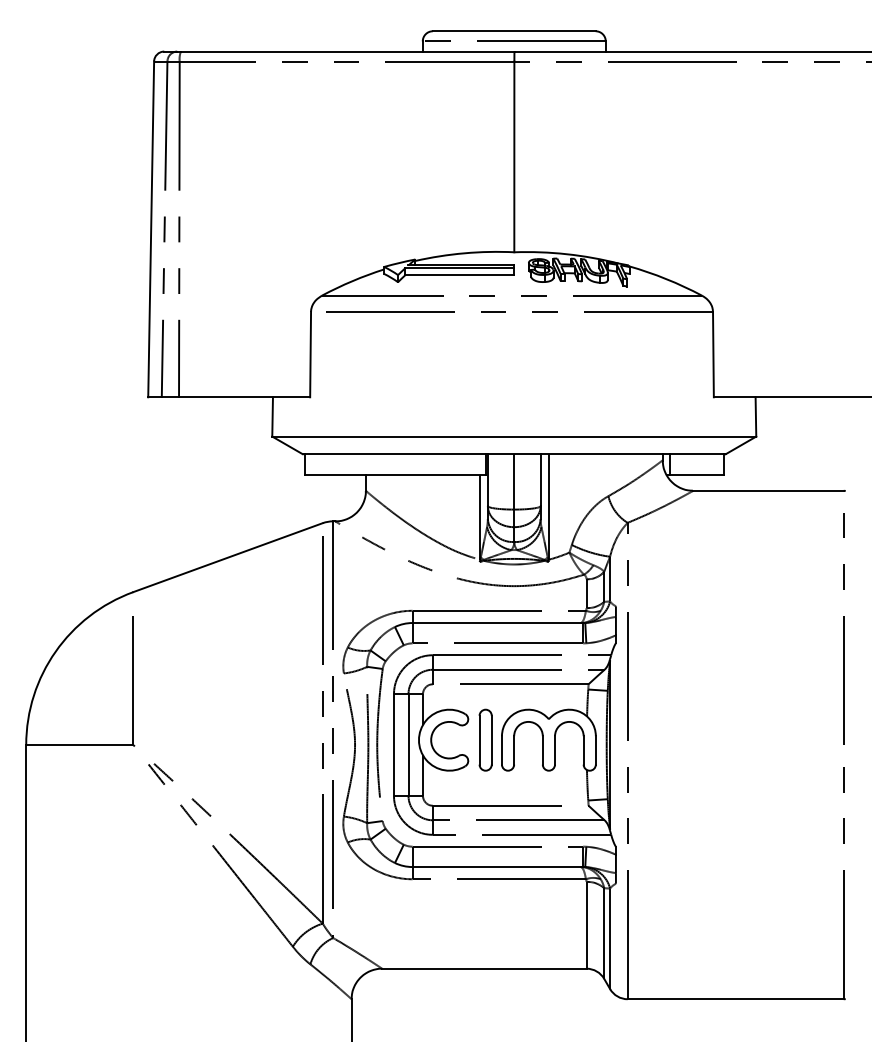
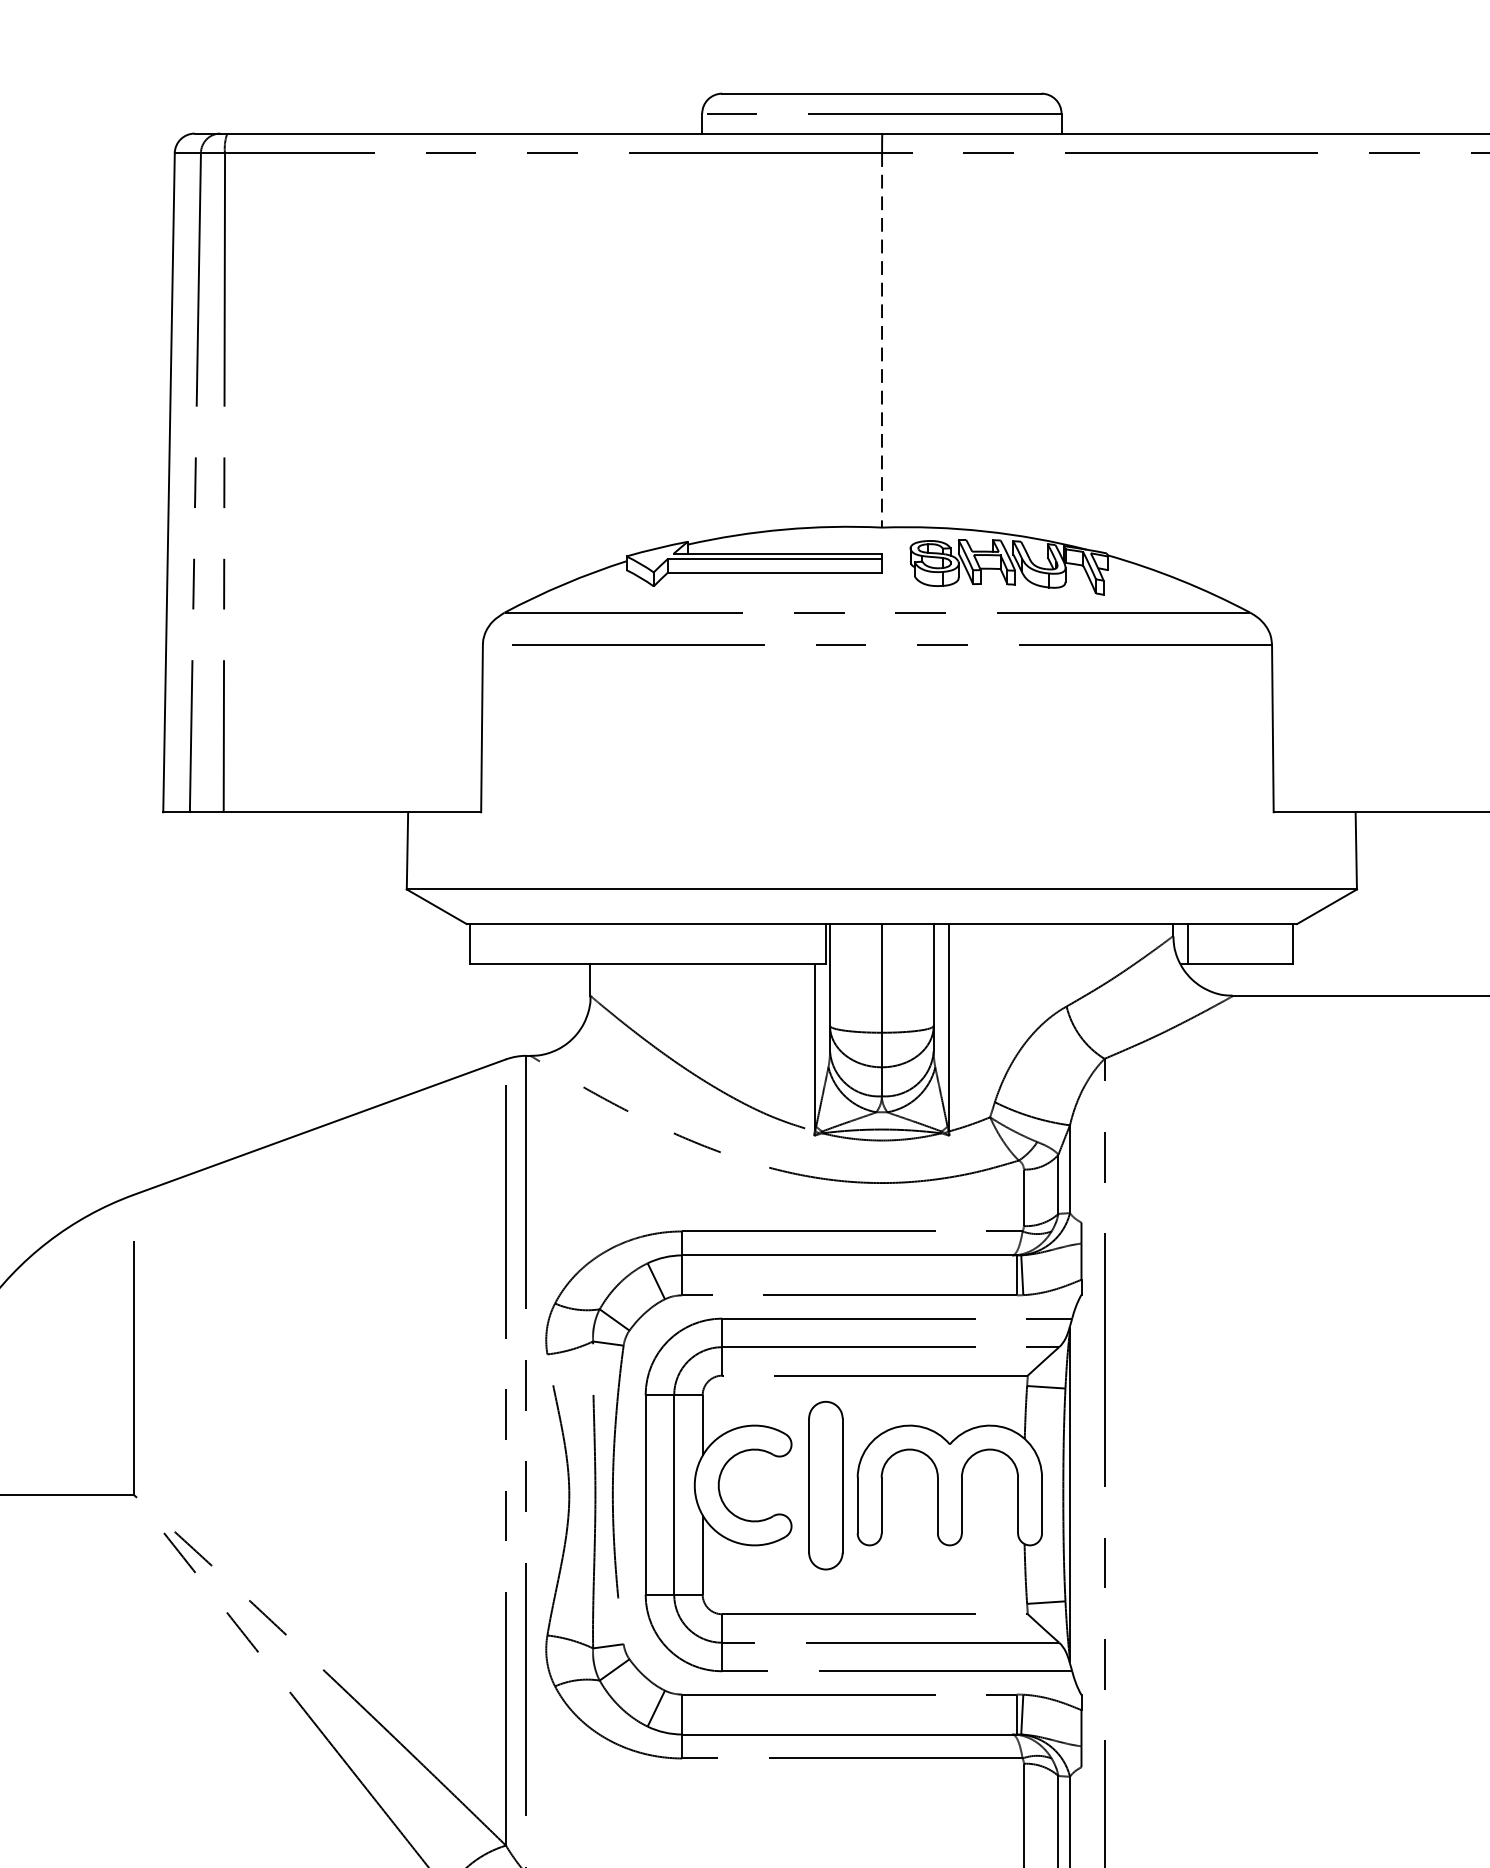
line: (514, 157) -> (882, 341), solid -> dashed
part: (485, 739) -> (825, 1484), size x1.4

